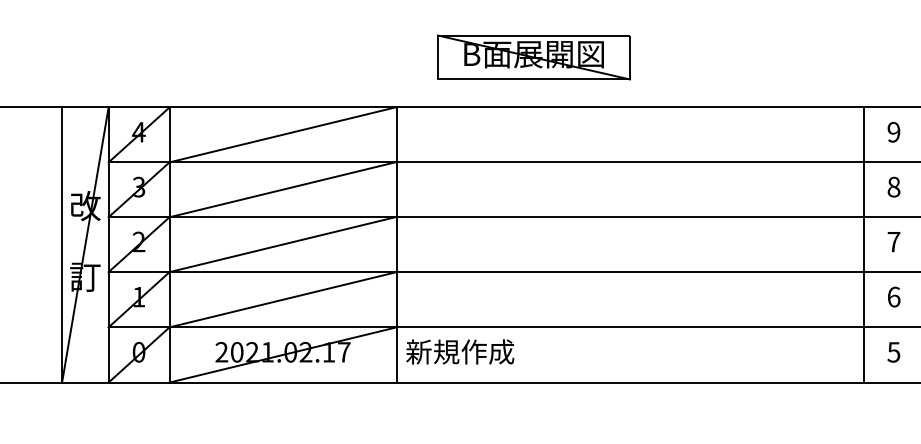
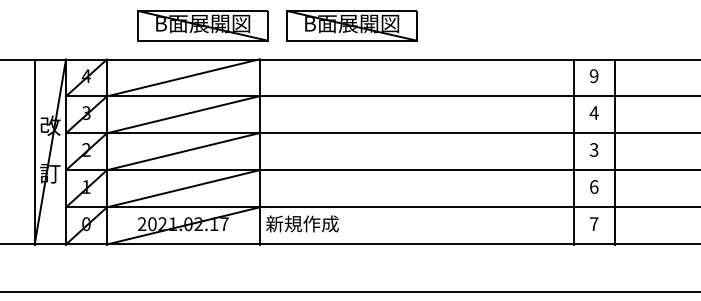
part: (311, 56) -> (202, 25), added
text: (892, 187) -> (593, 113), 8 -> 4
text: (892, 241) -> (593, 149), 7 -> 3
text: (892, 352) -> (593, 224), 5 -> 7

